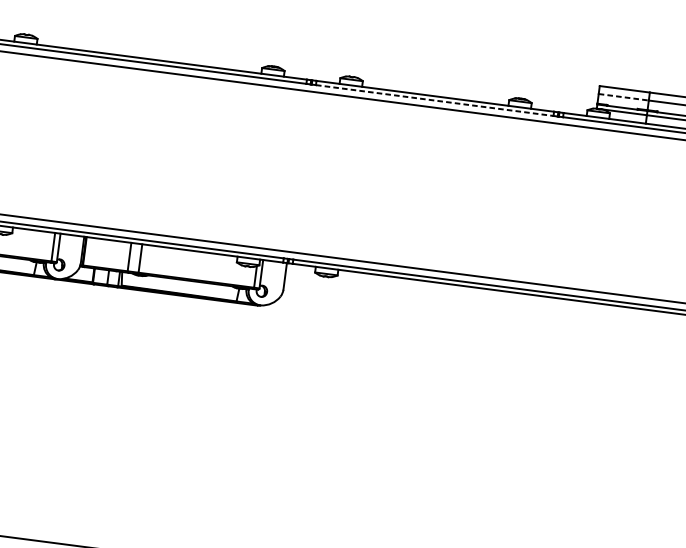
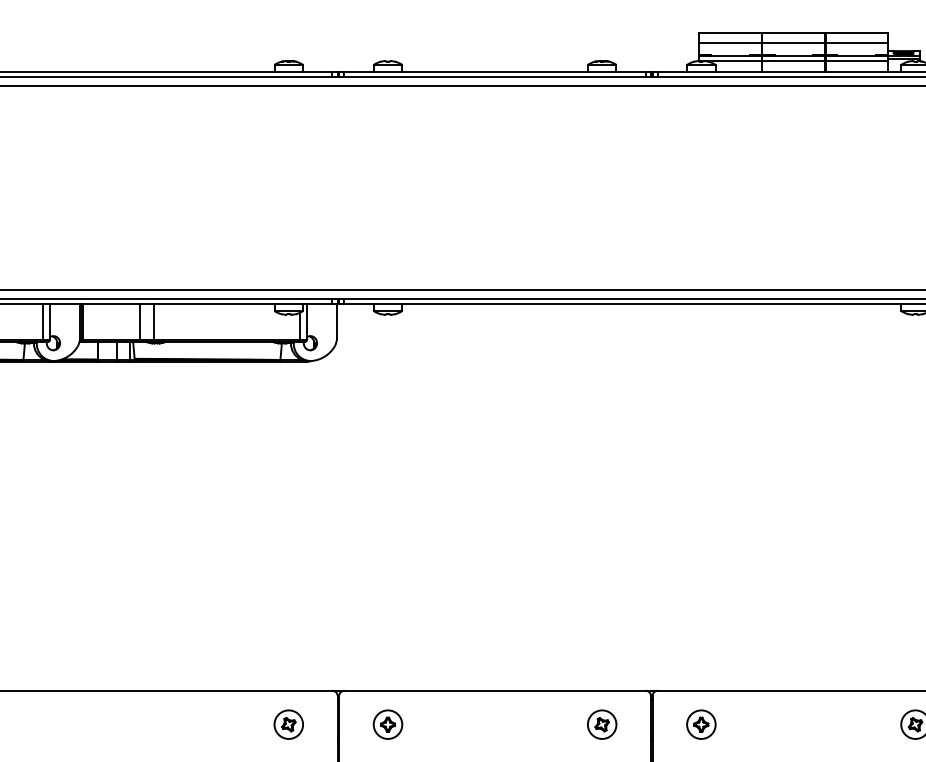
line: (623, 97) -> (730, 42), dashed -> solid
line: (435, 100) -> (495, 77), dashed -> solid

